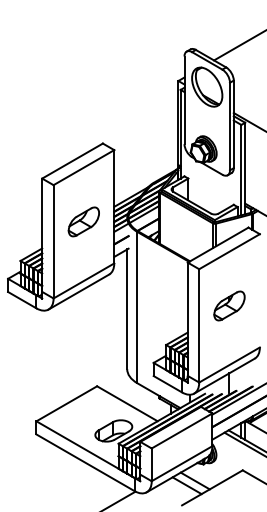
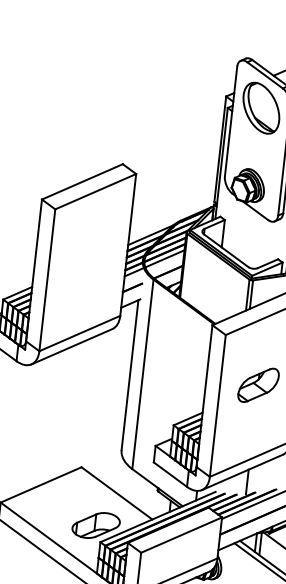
part: (83, 221) -> (87, 259), removed

